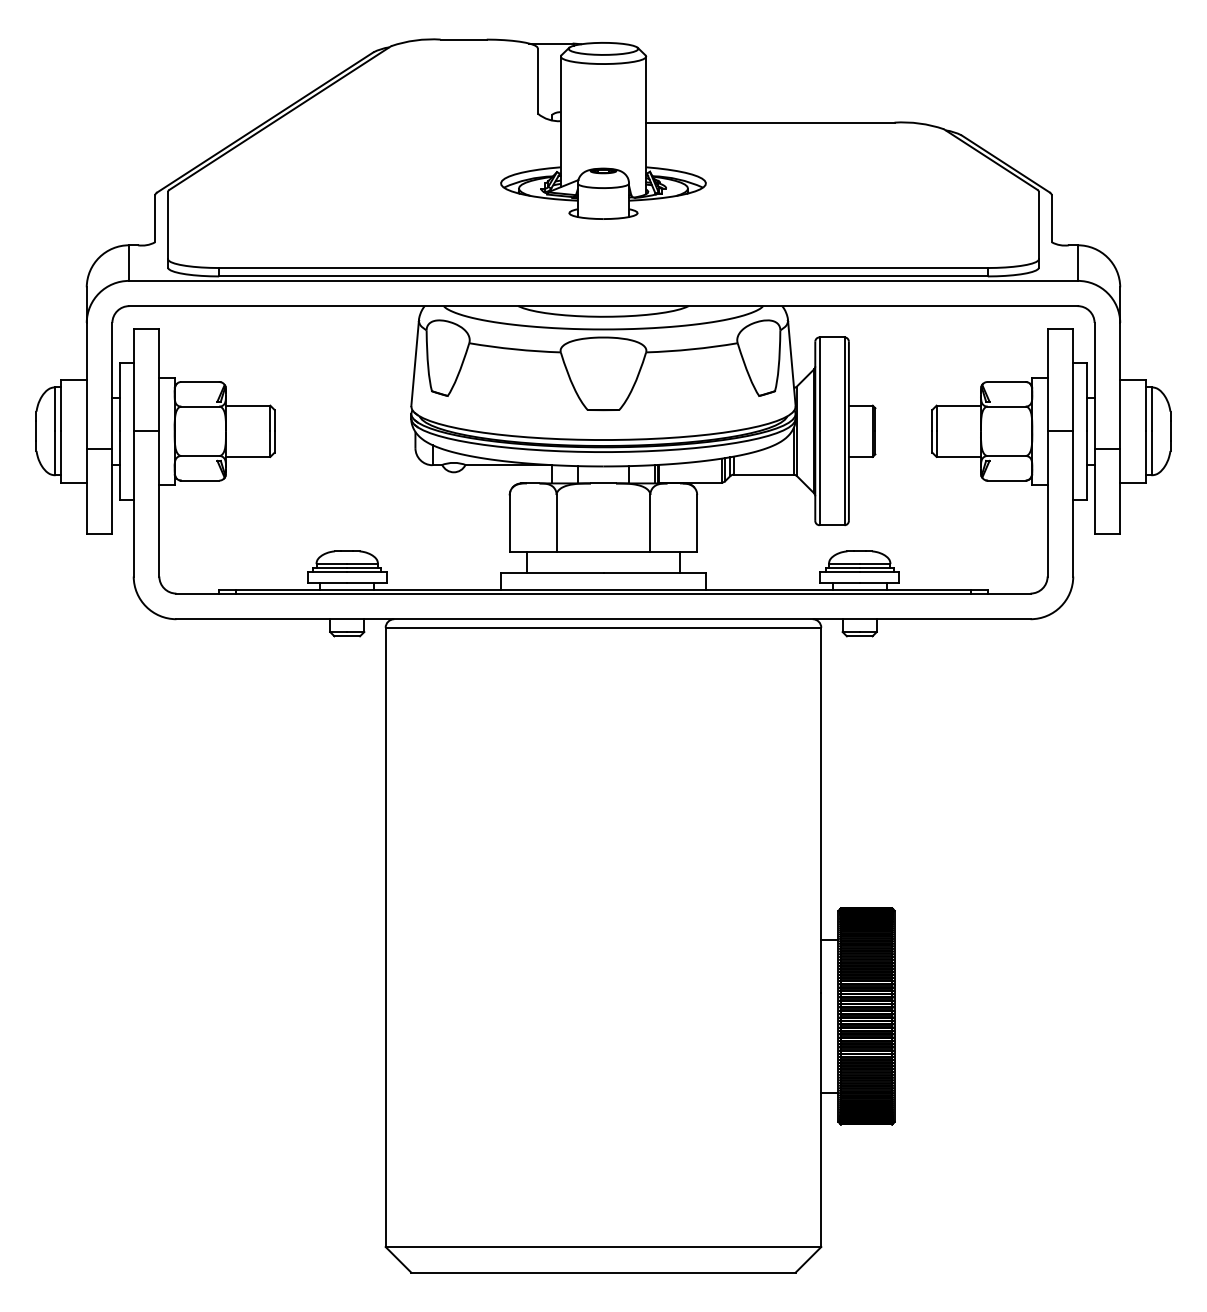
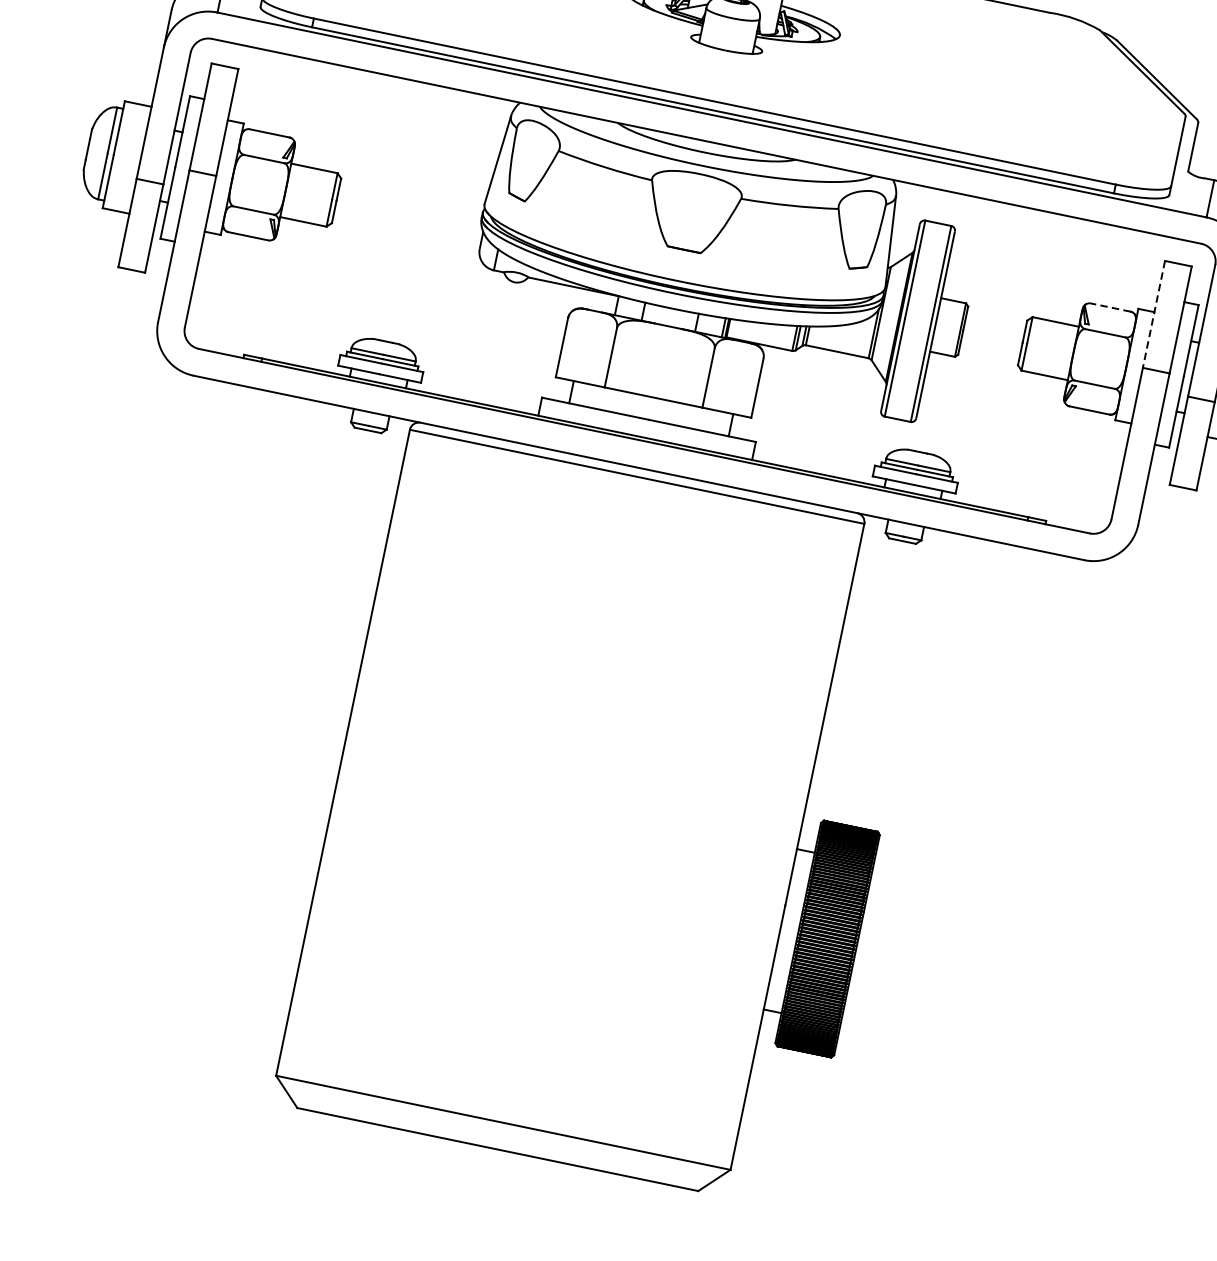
line: (1047, 380) -> (1153, 314), solid -> dashed
line: (1006, 382) -> (1110, 308), solid -> dashed

